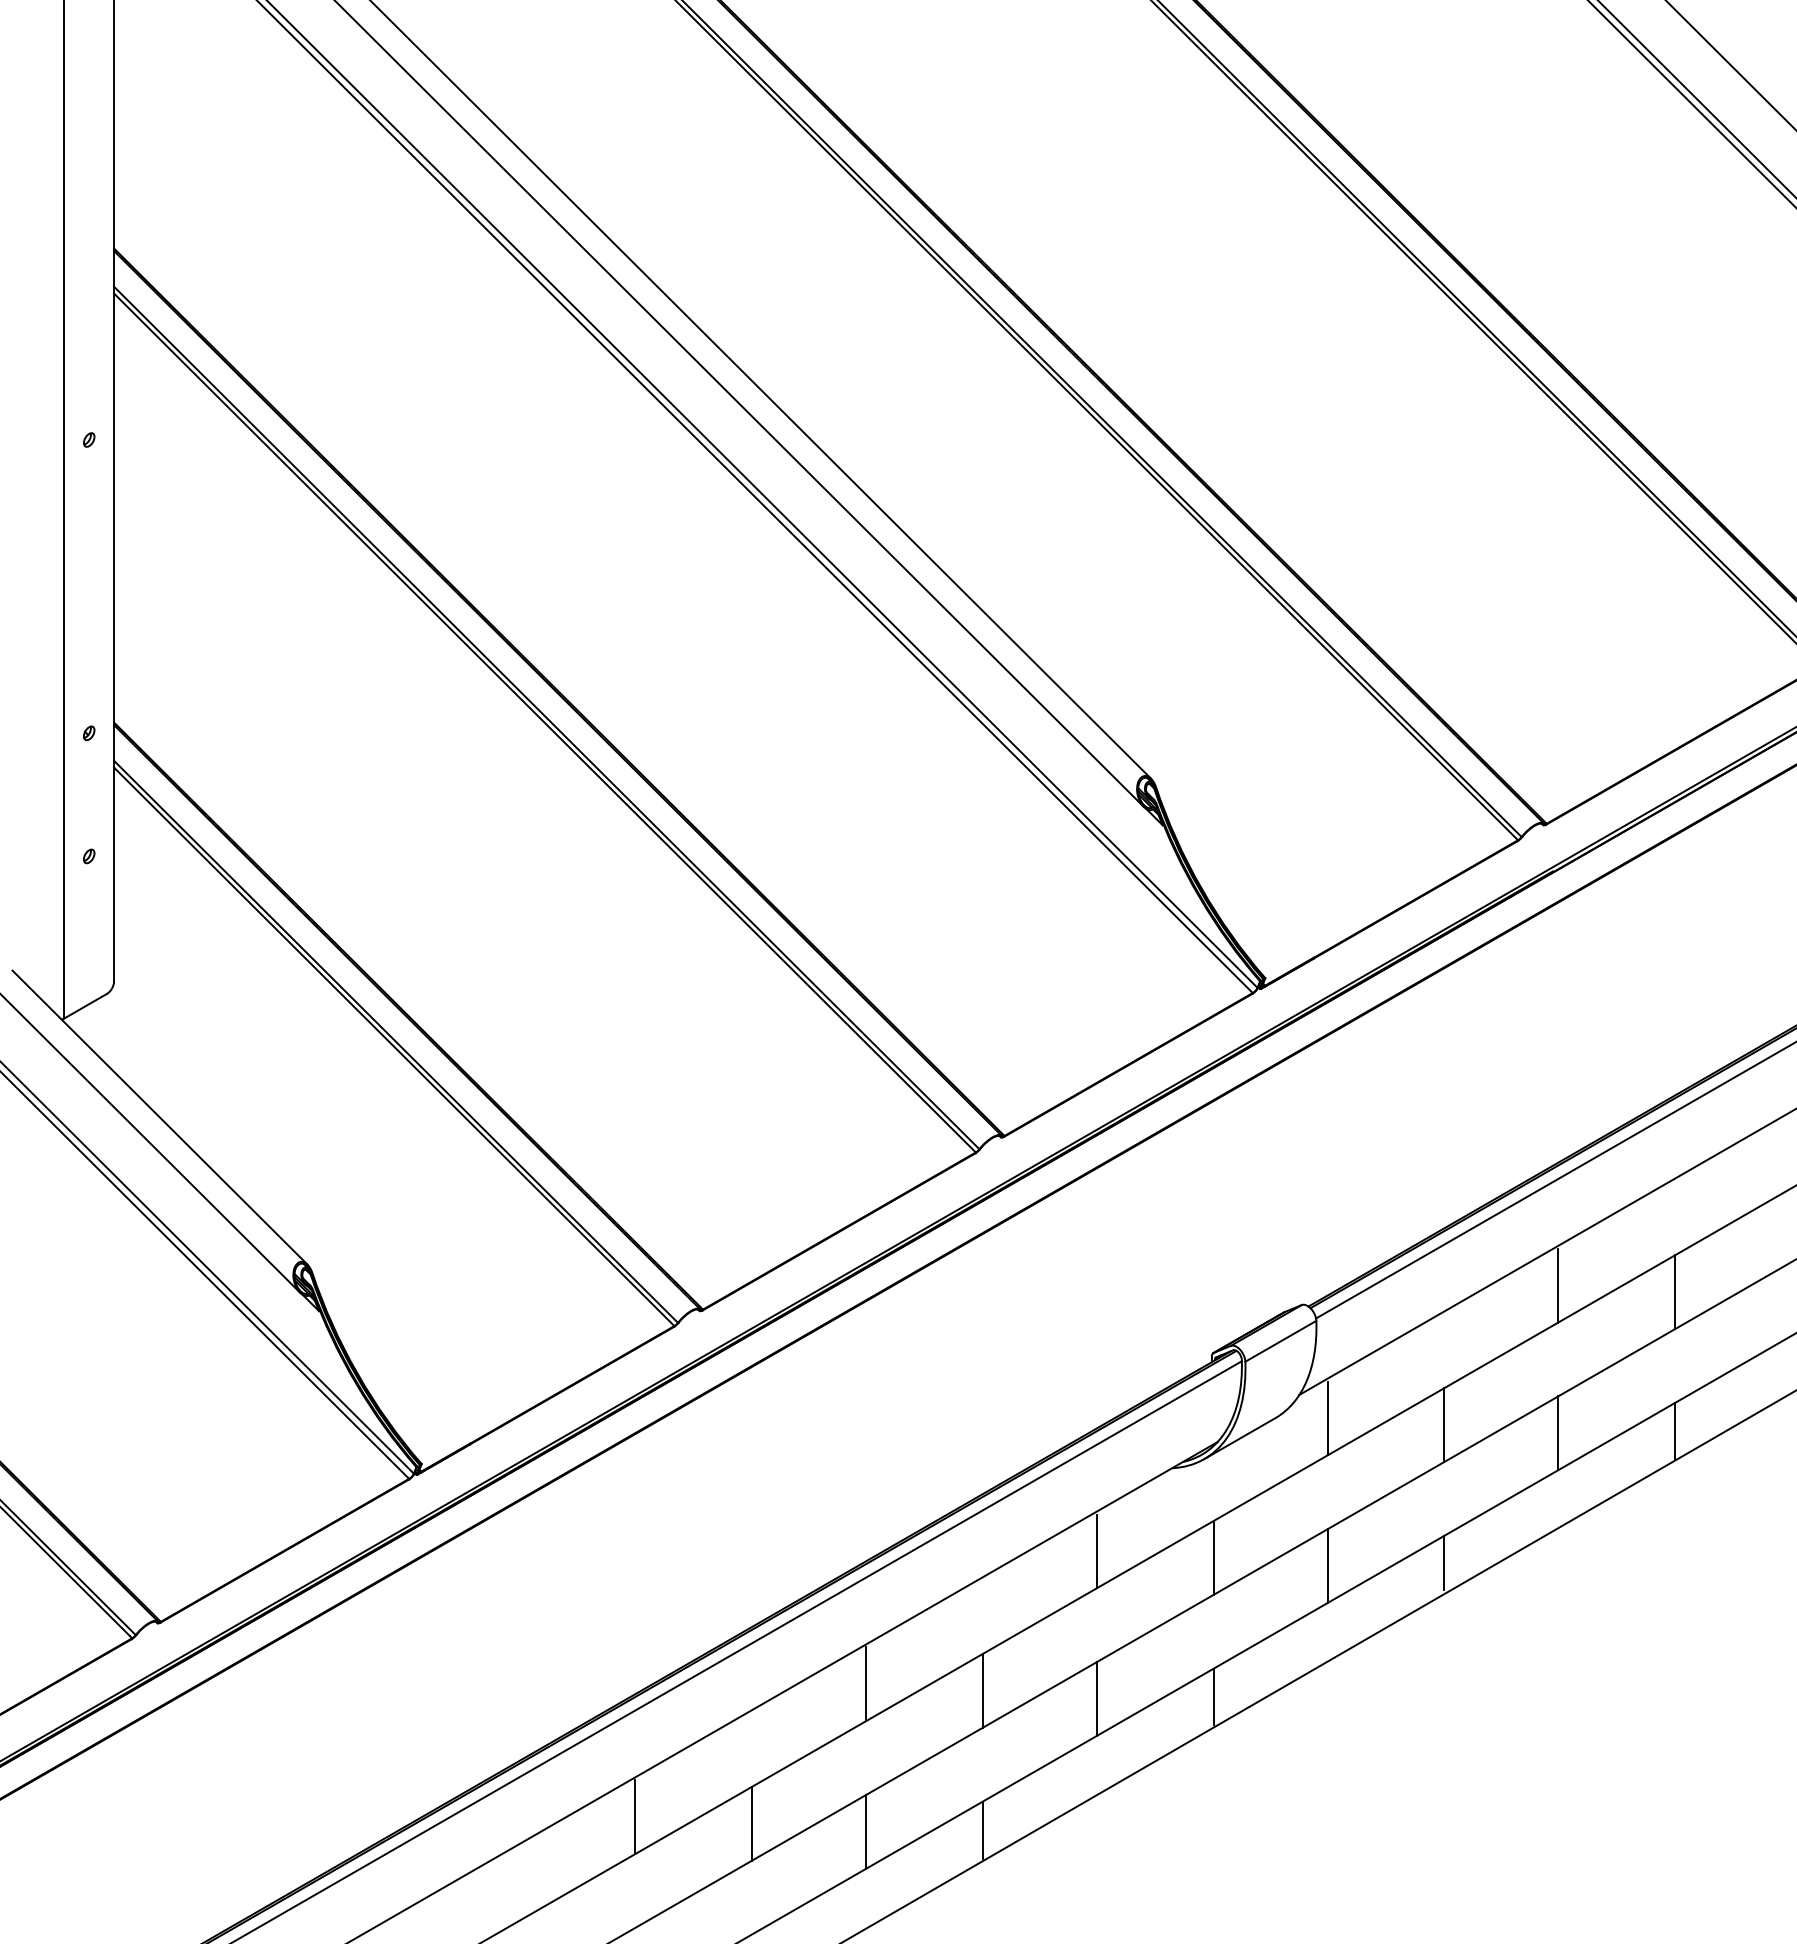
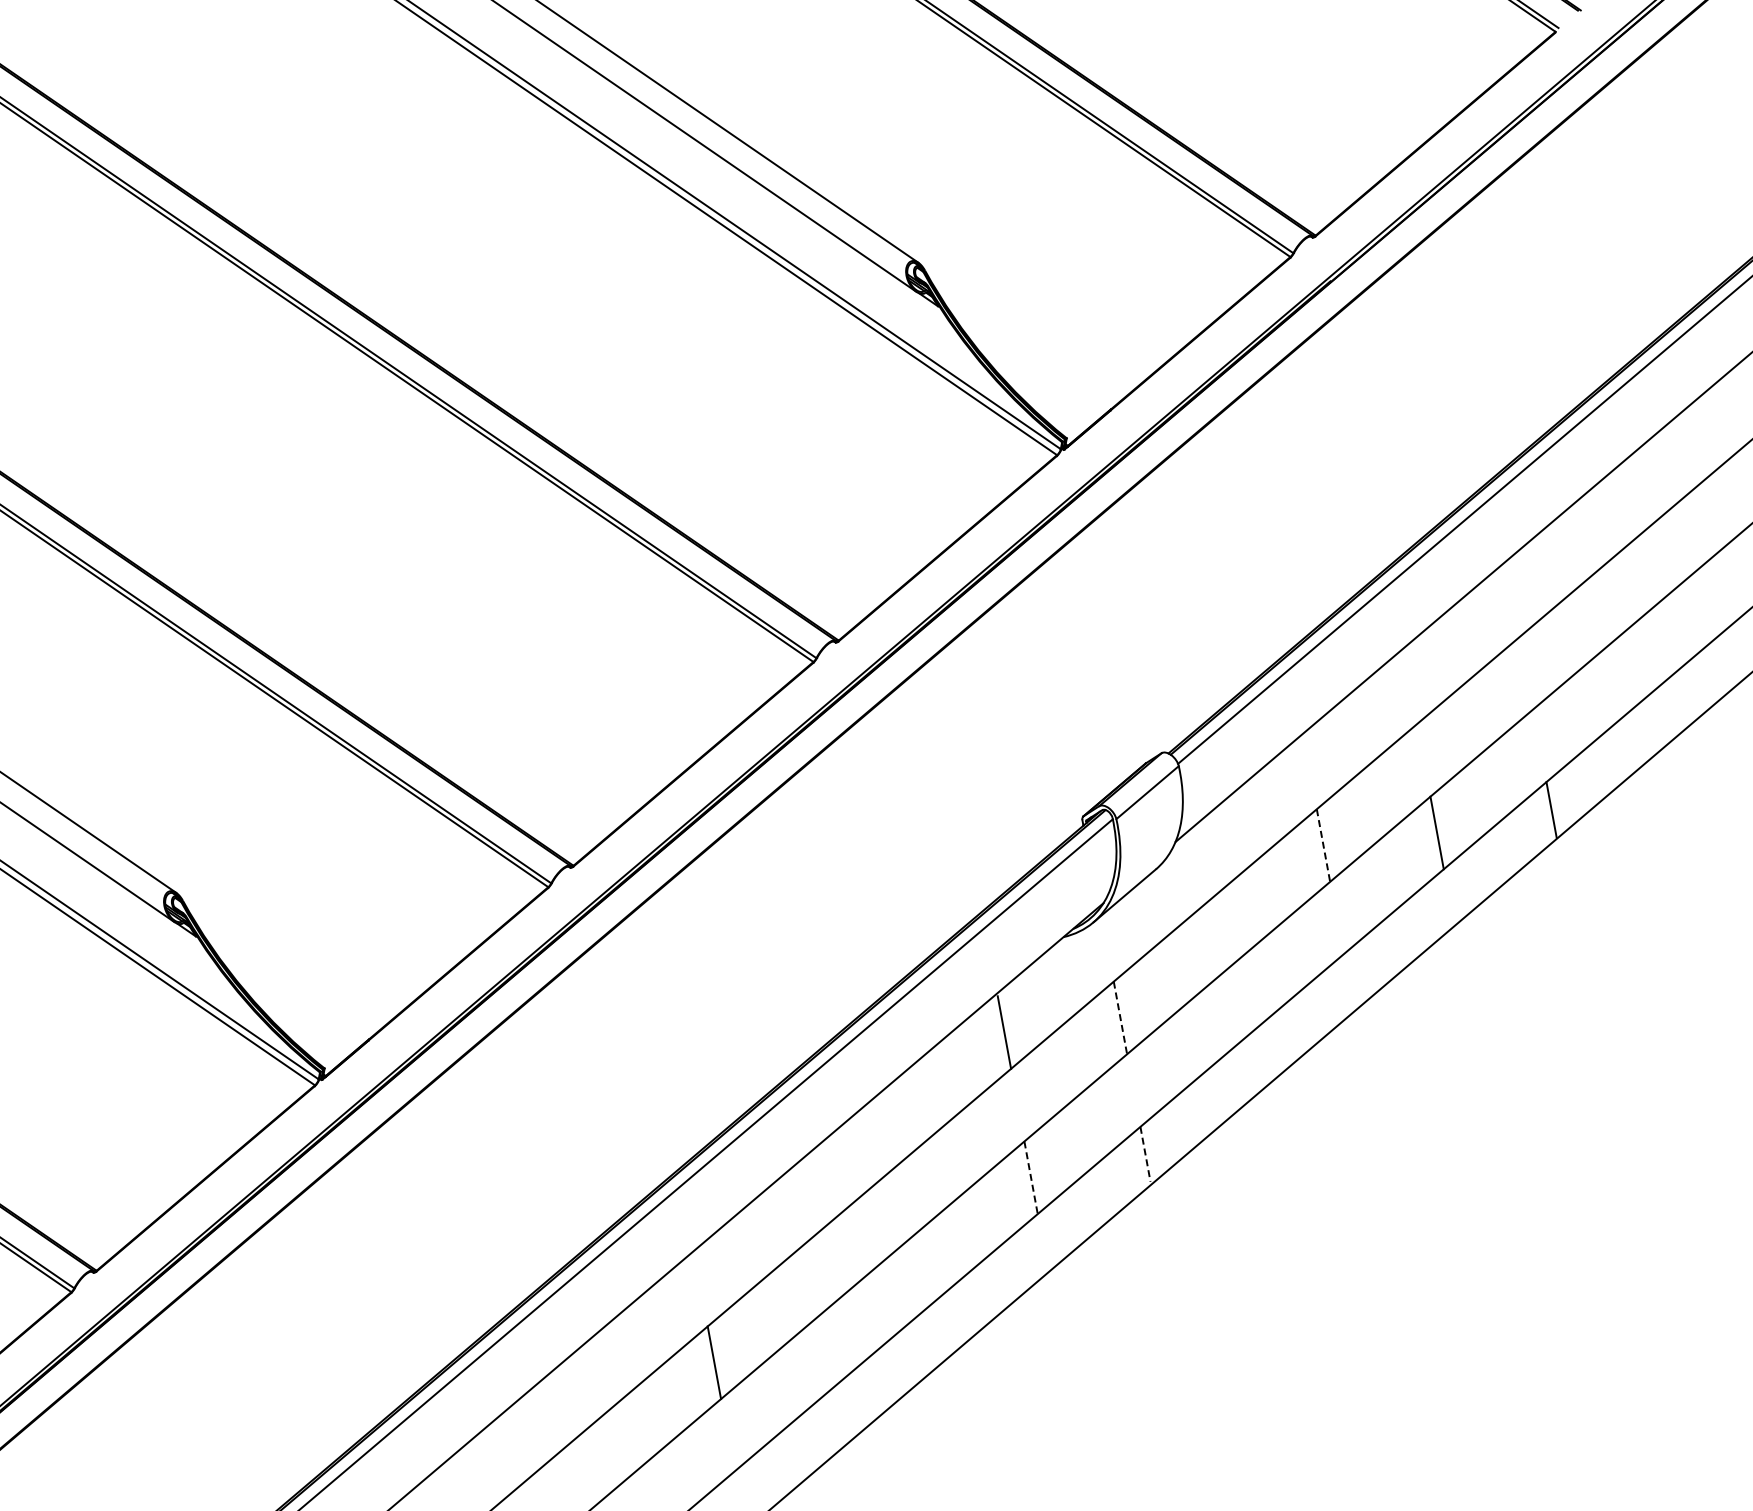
line: (1558, 1285) -> (1410, 687), removed
line: (1675, 1292) -> (1526, 673), removed
line: (1327, 1418) -> (1207, 860), removed
line: (1444, 1425) -> (1323, 845), solid -> dashed
line: (1213, 1558) -> (1120, 1018), solid -> dashed
line: (1444, 1562) -> (1348, 980), removed
line: (1327, 1566) -> (1234, 1005), removed
line: (865, 1684) -> (800, 1205), removed
line: (982, 1690) -> (917, 1189), removed
line: (1213, 1696) -> (1145, 1154), solid -> dashed
line: (1096, 1699) -> (1030, 1178), solid -> dashed
line: (635, 1817) -> (598, 1377), removed
line: (982, 1829) -> (942, 1326), removed
line: (865, 1831) -> (827, 1349), removed

